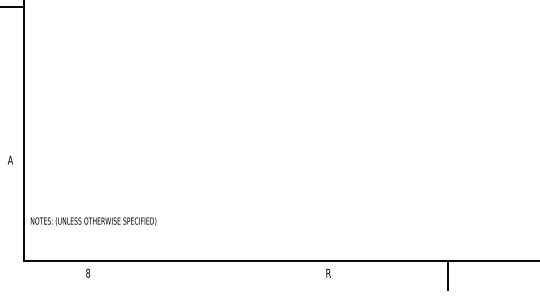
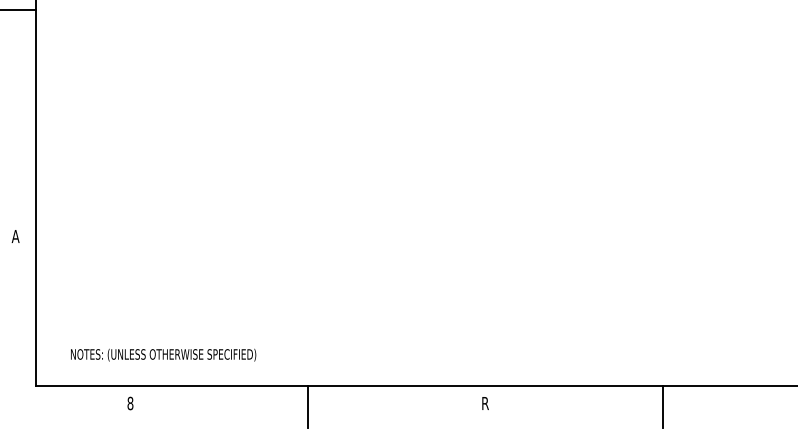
text: (93, 221) -> (163, 355), moved
line: (208, 275) -> (308, 406), added

